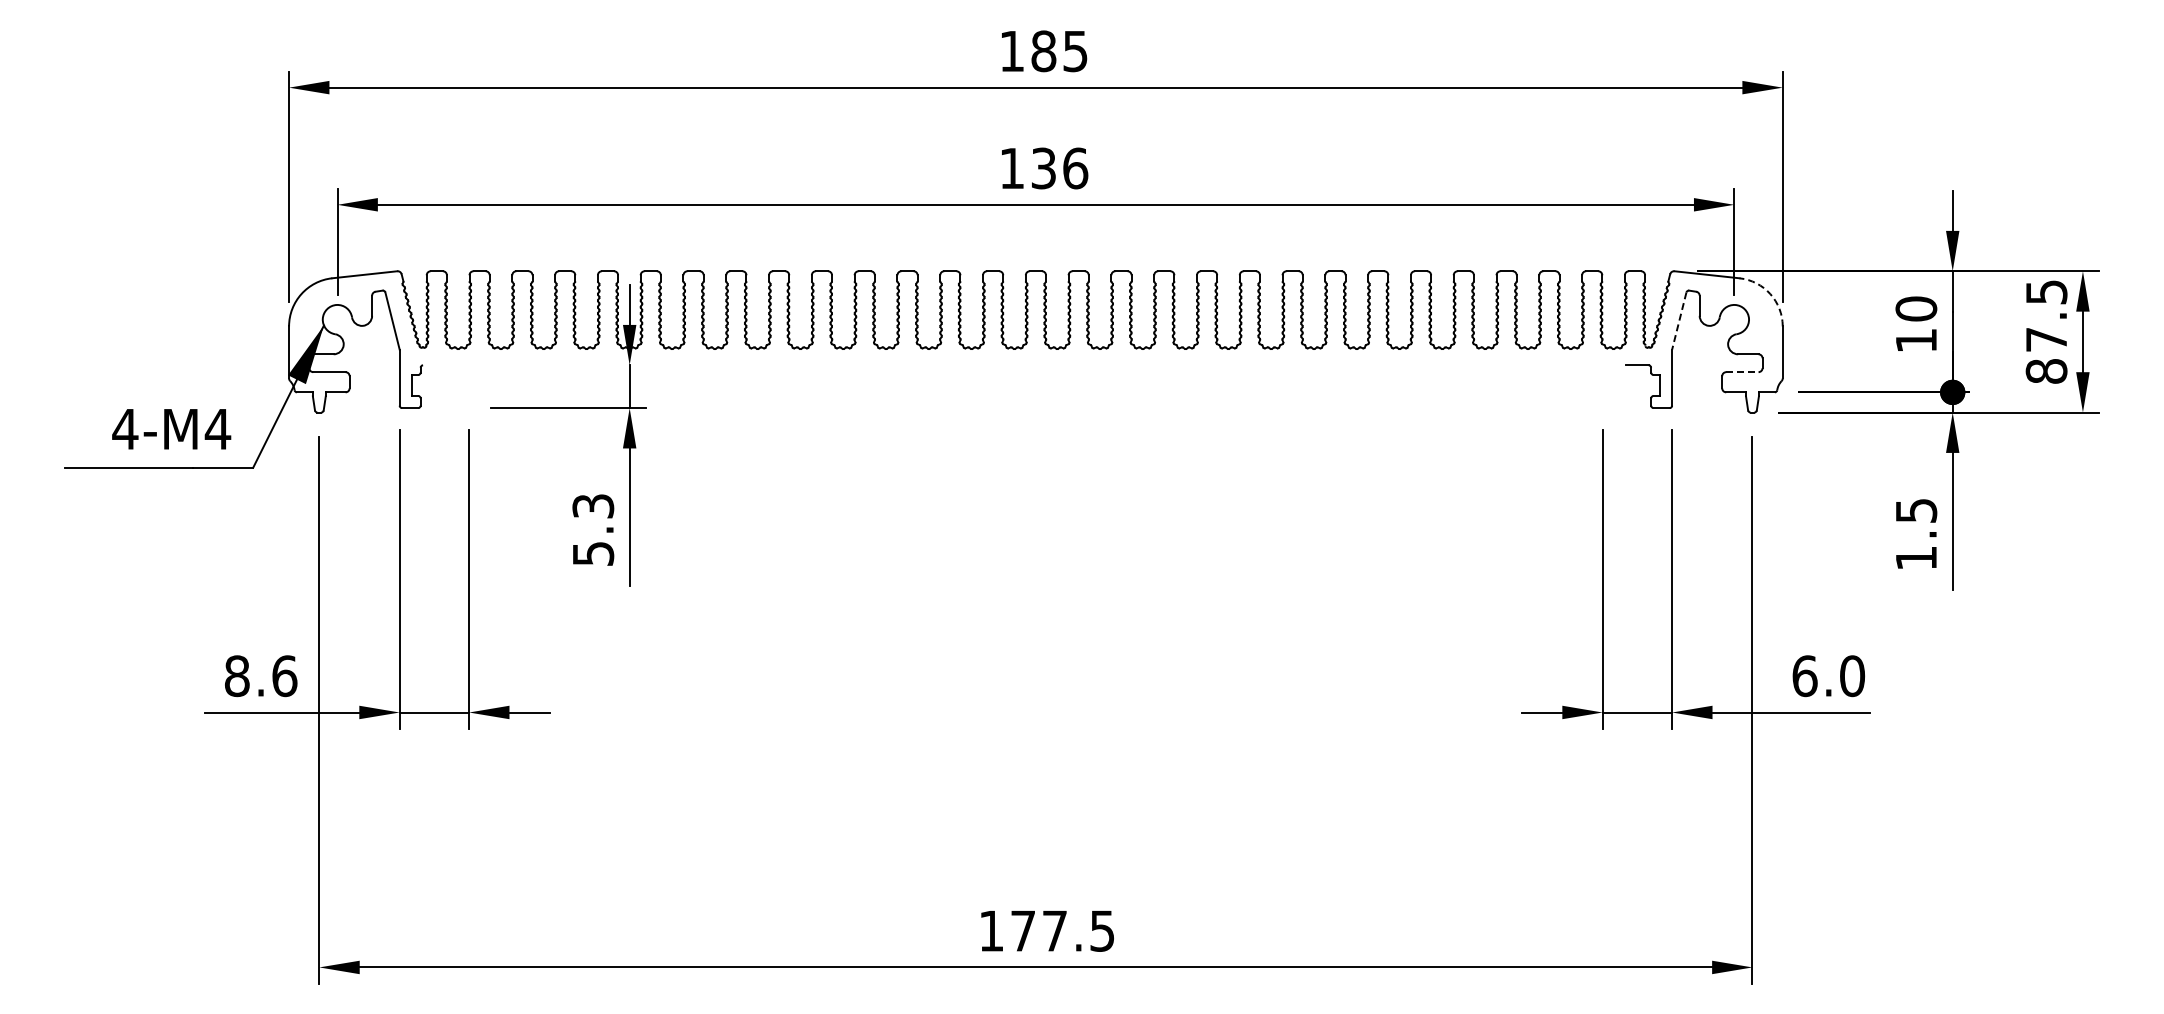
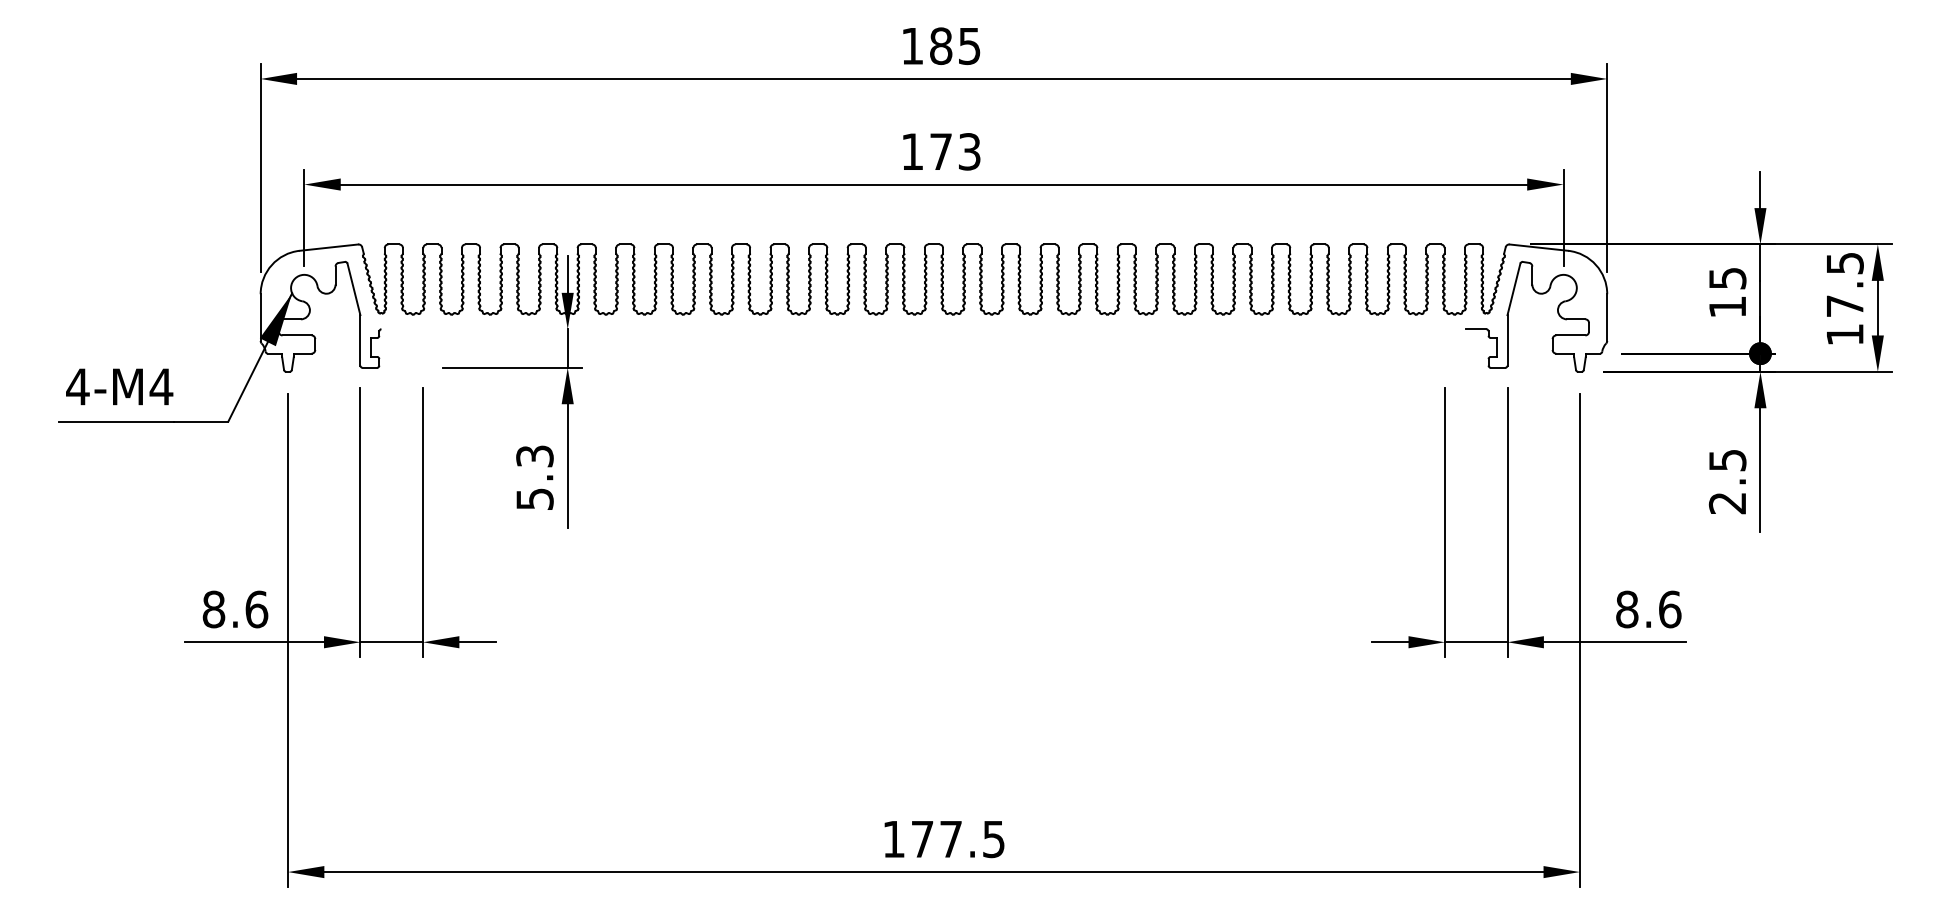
text: (1060, 168) -> (956, 151), 136 -> 173
arc: (1770, 294) -> (1596, 265), dashed -> solid
text: (1916, 308) -> (1727, 278), 10 -> 15
line: (1679, 321) -> (1514, 289), dashed -> solid
text: (2046, 371) -> (1844, 334), 87.5 -> 17.5
line: (1742, 372) -> (1570, 335), dashed -> solid
text: (171, 429) -> (119, 387), moved
text: (1915, 558) -> (1726, 503), 1.5 -> 2.5
text: (1828, 675) -> (1648, 608), 6.0 -> 8.6

